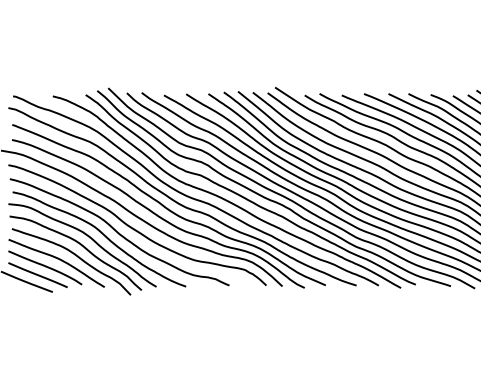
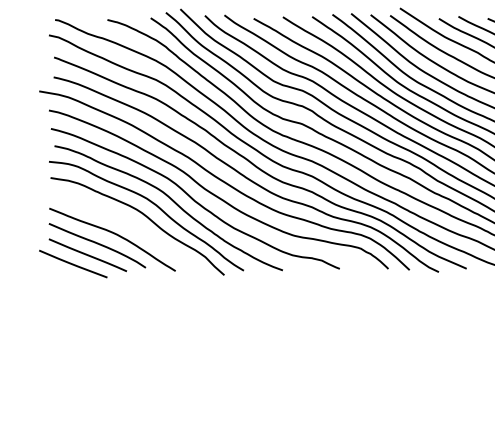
curve: (74, 255) -> (135, 229), removed

